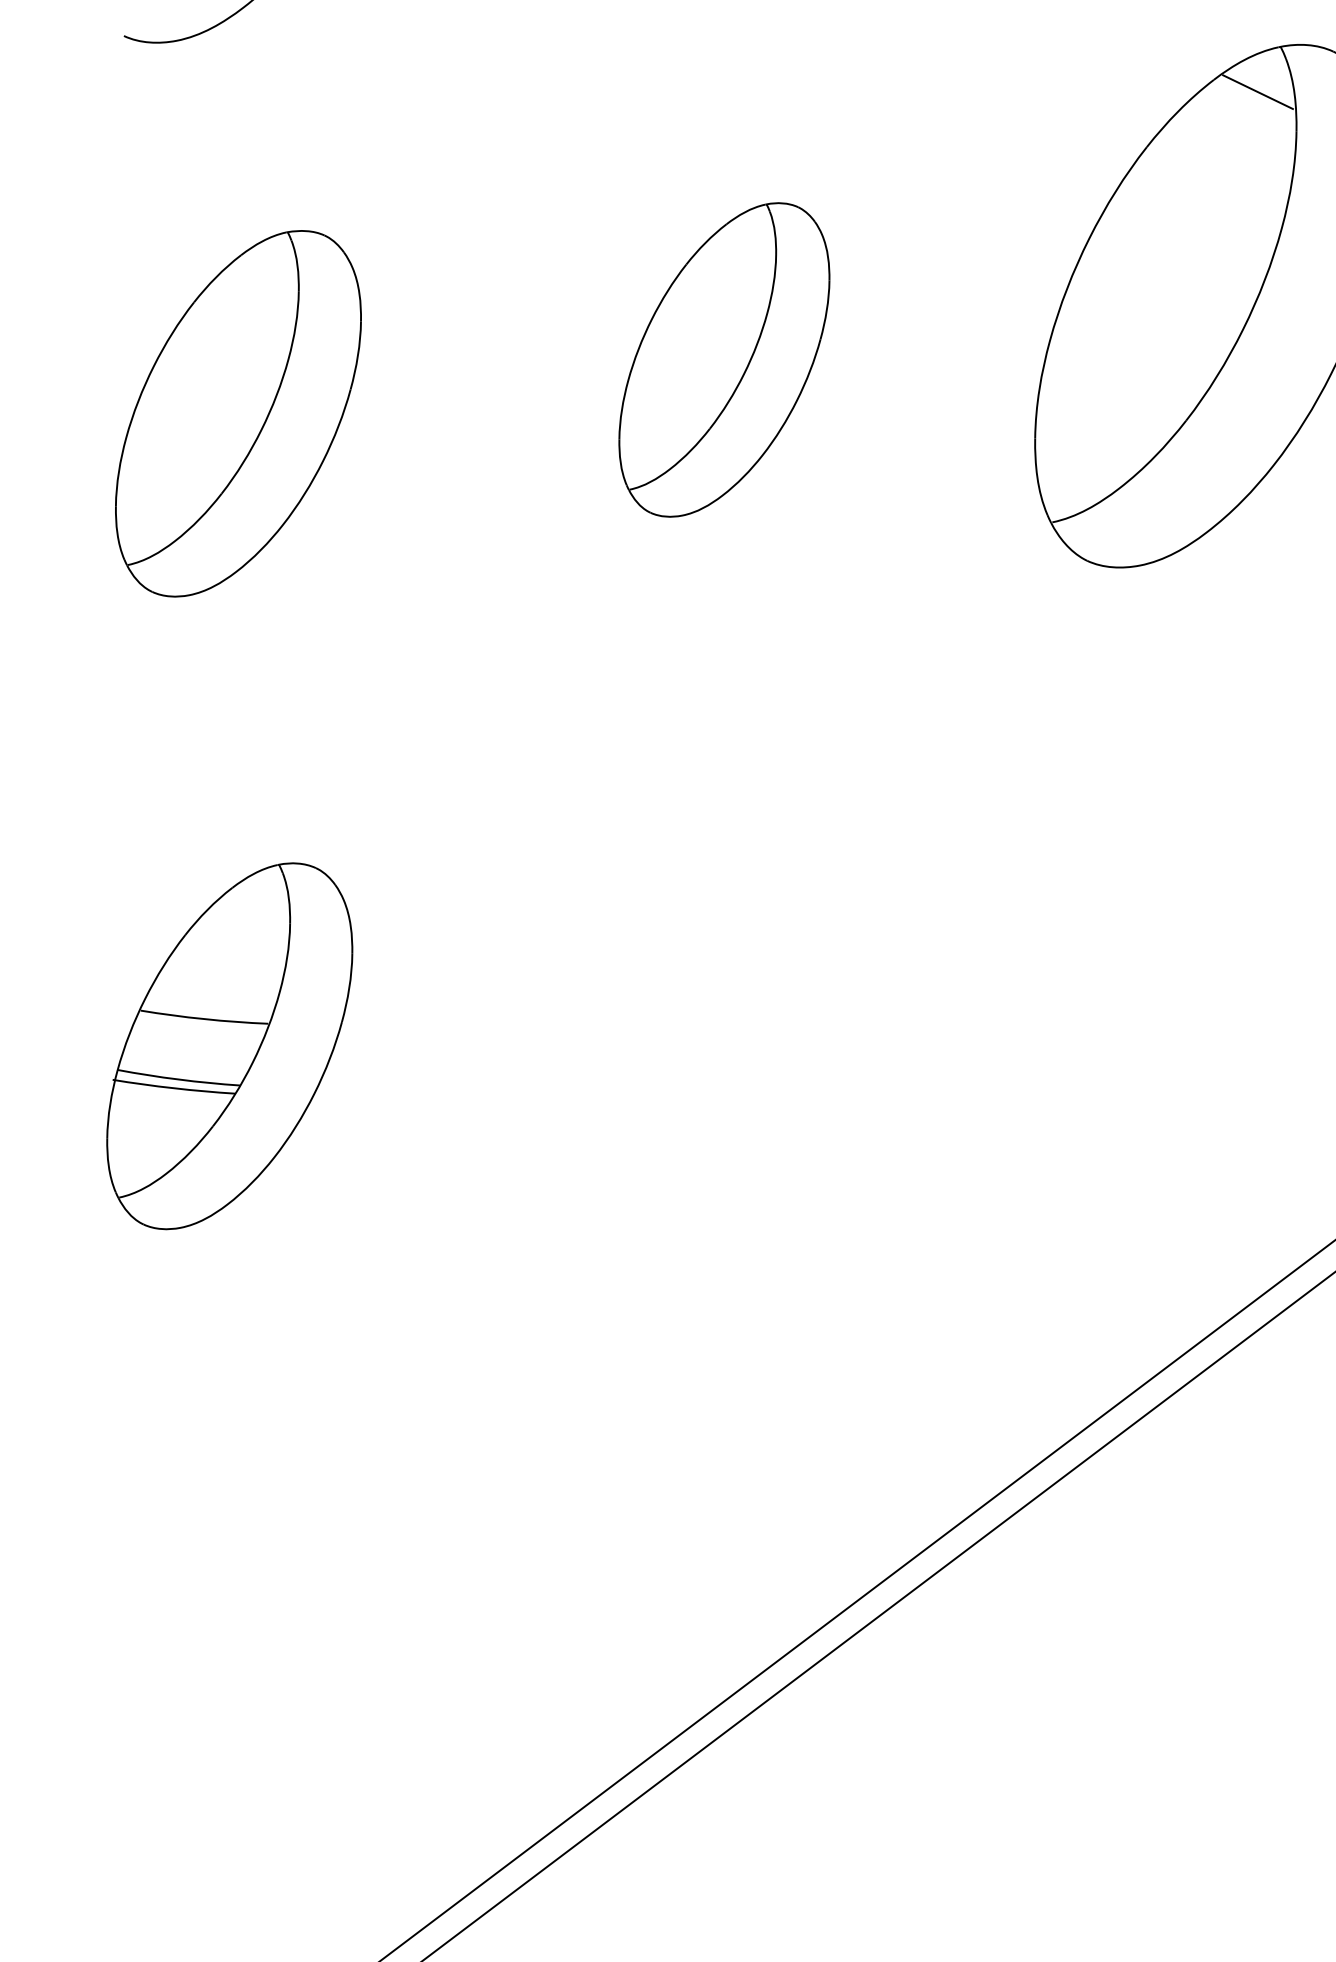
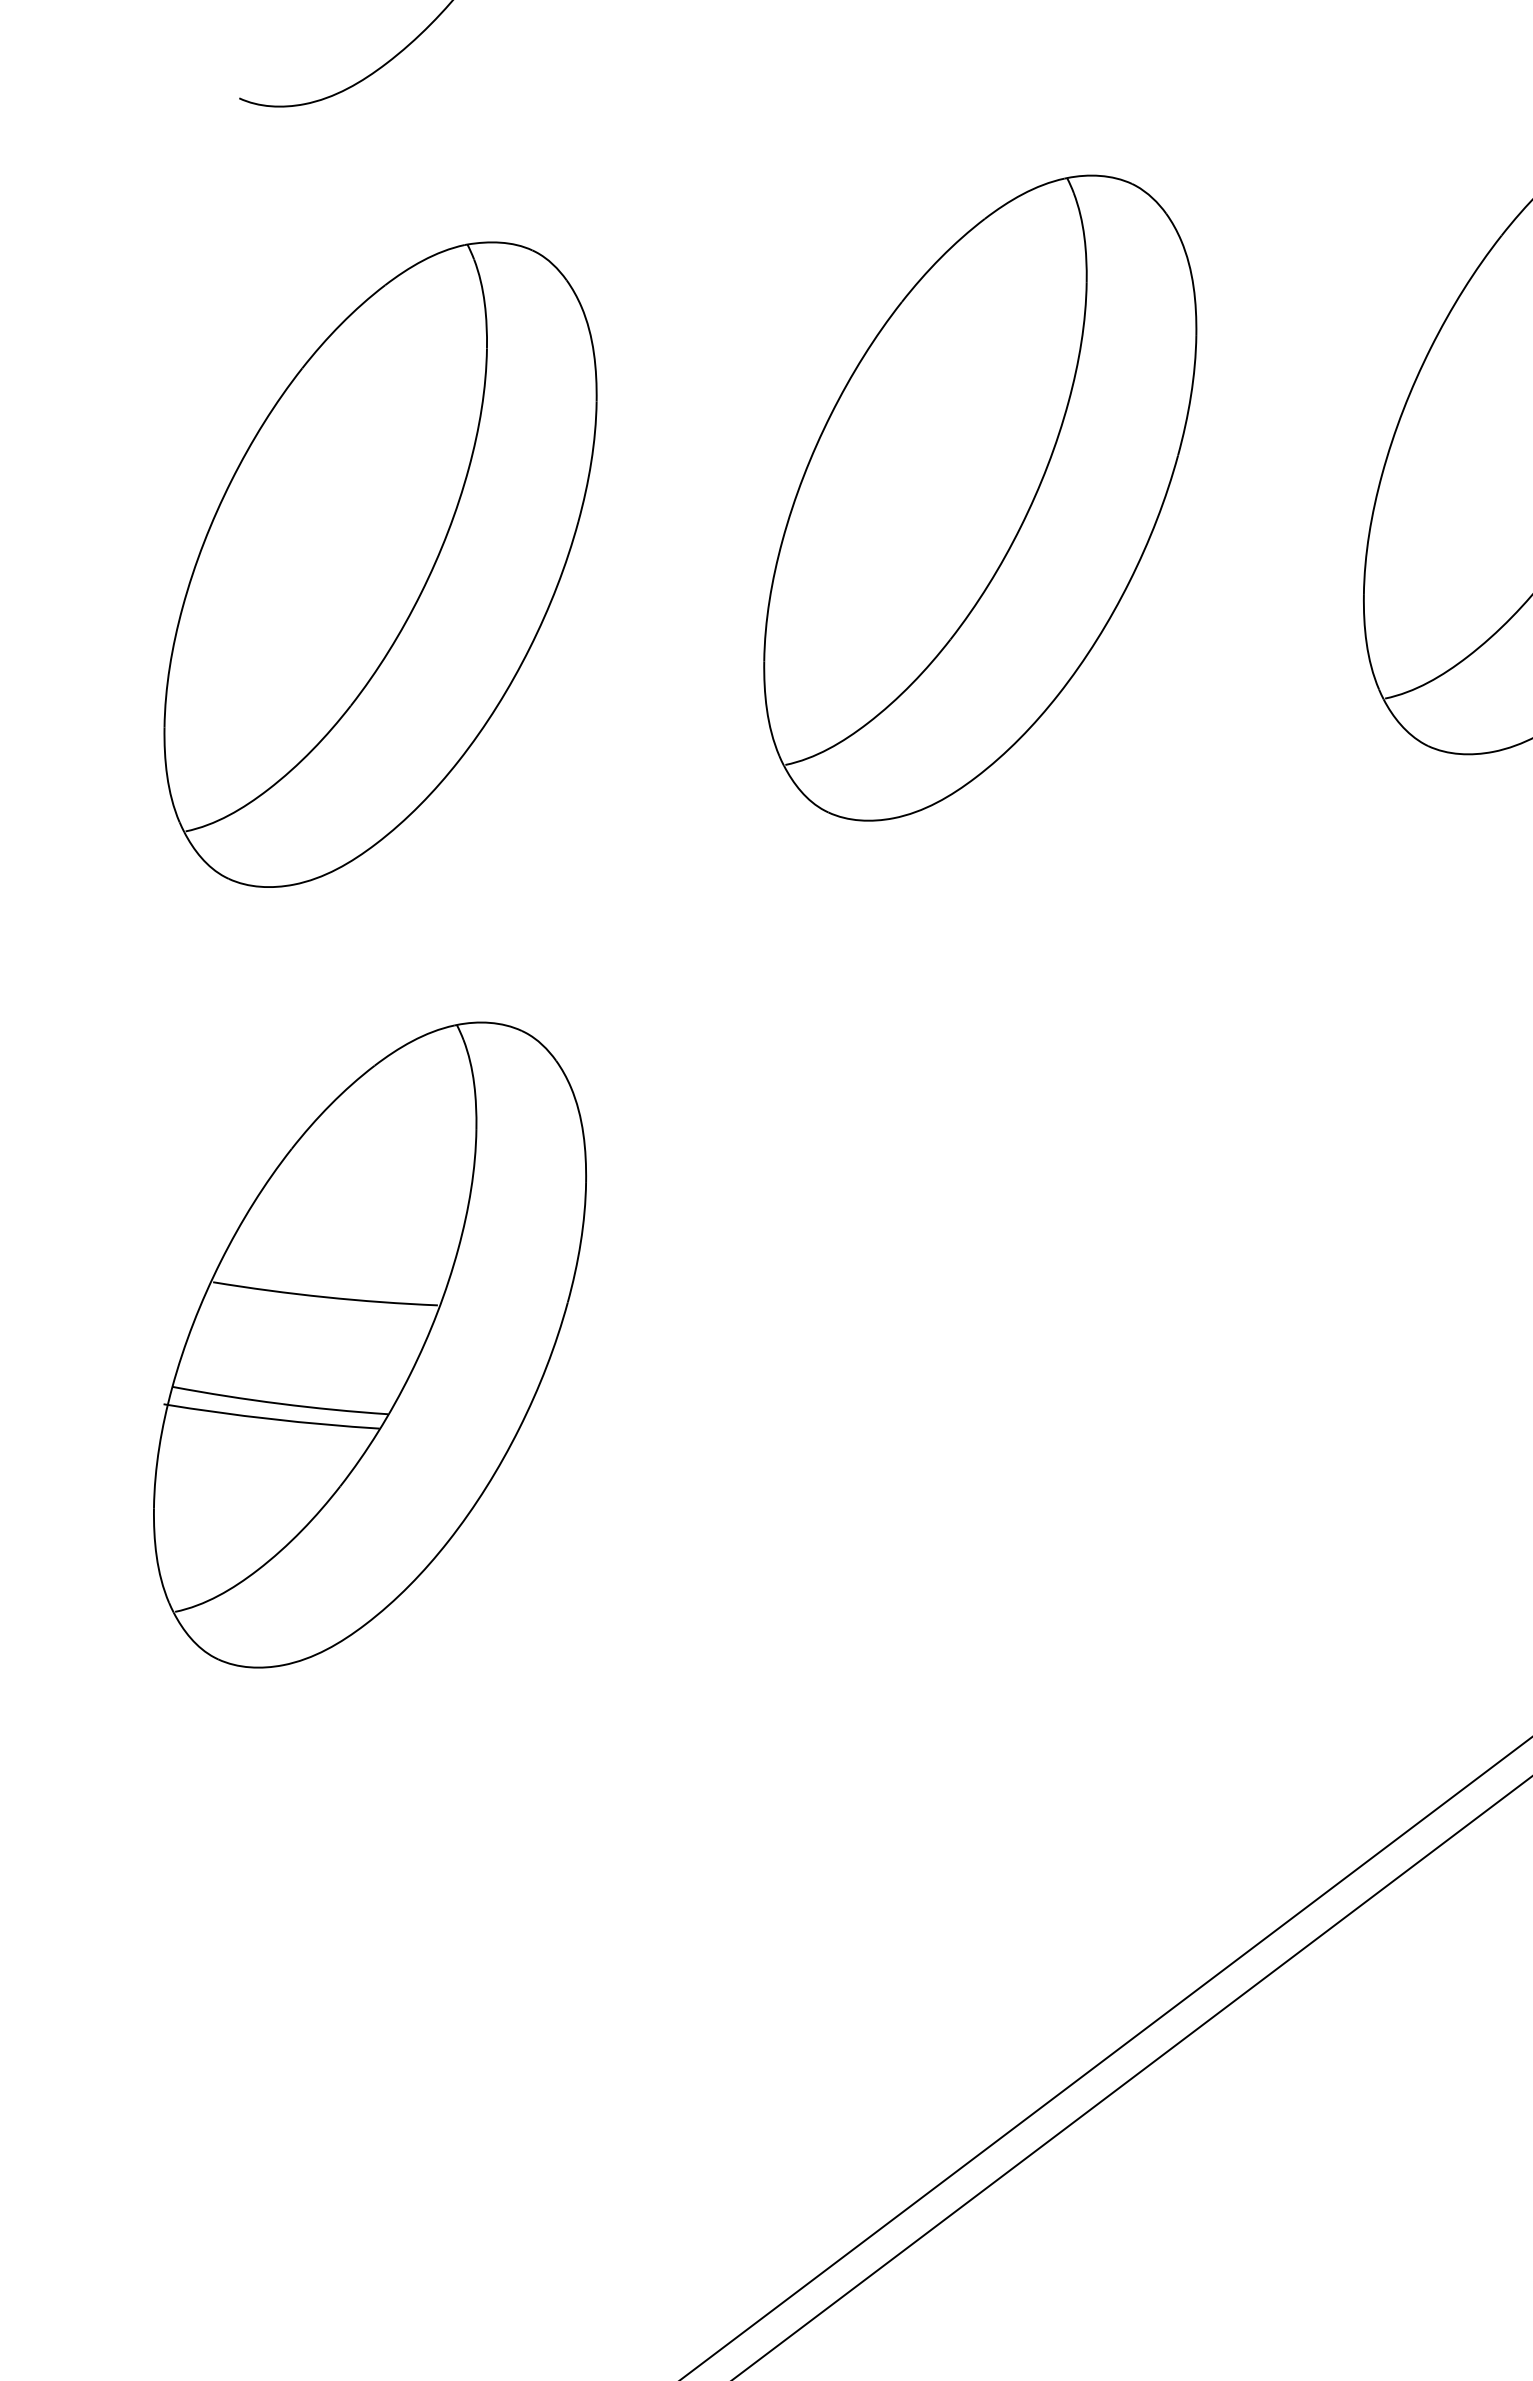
part: (724, 359) -> (980, 497), size x1.67
part: (238, 413) -> (380, 564), size x1.43
part: (229, 1046) -> (369, 1345), size x1.43

